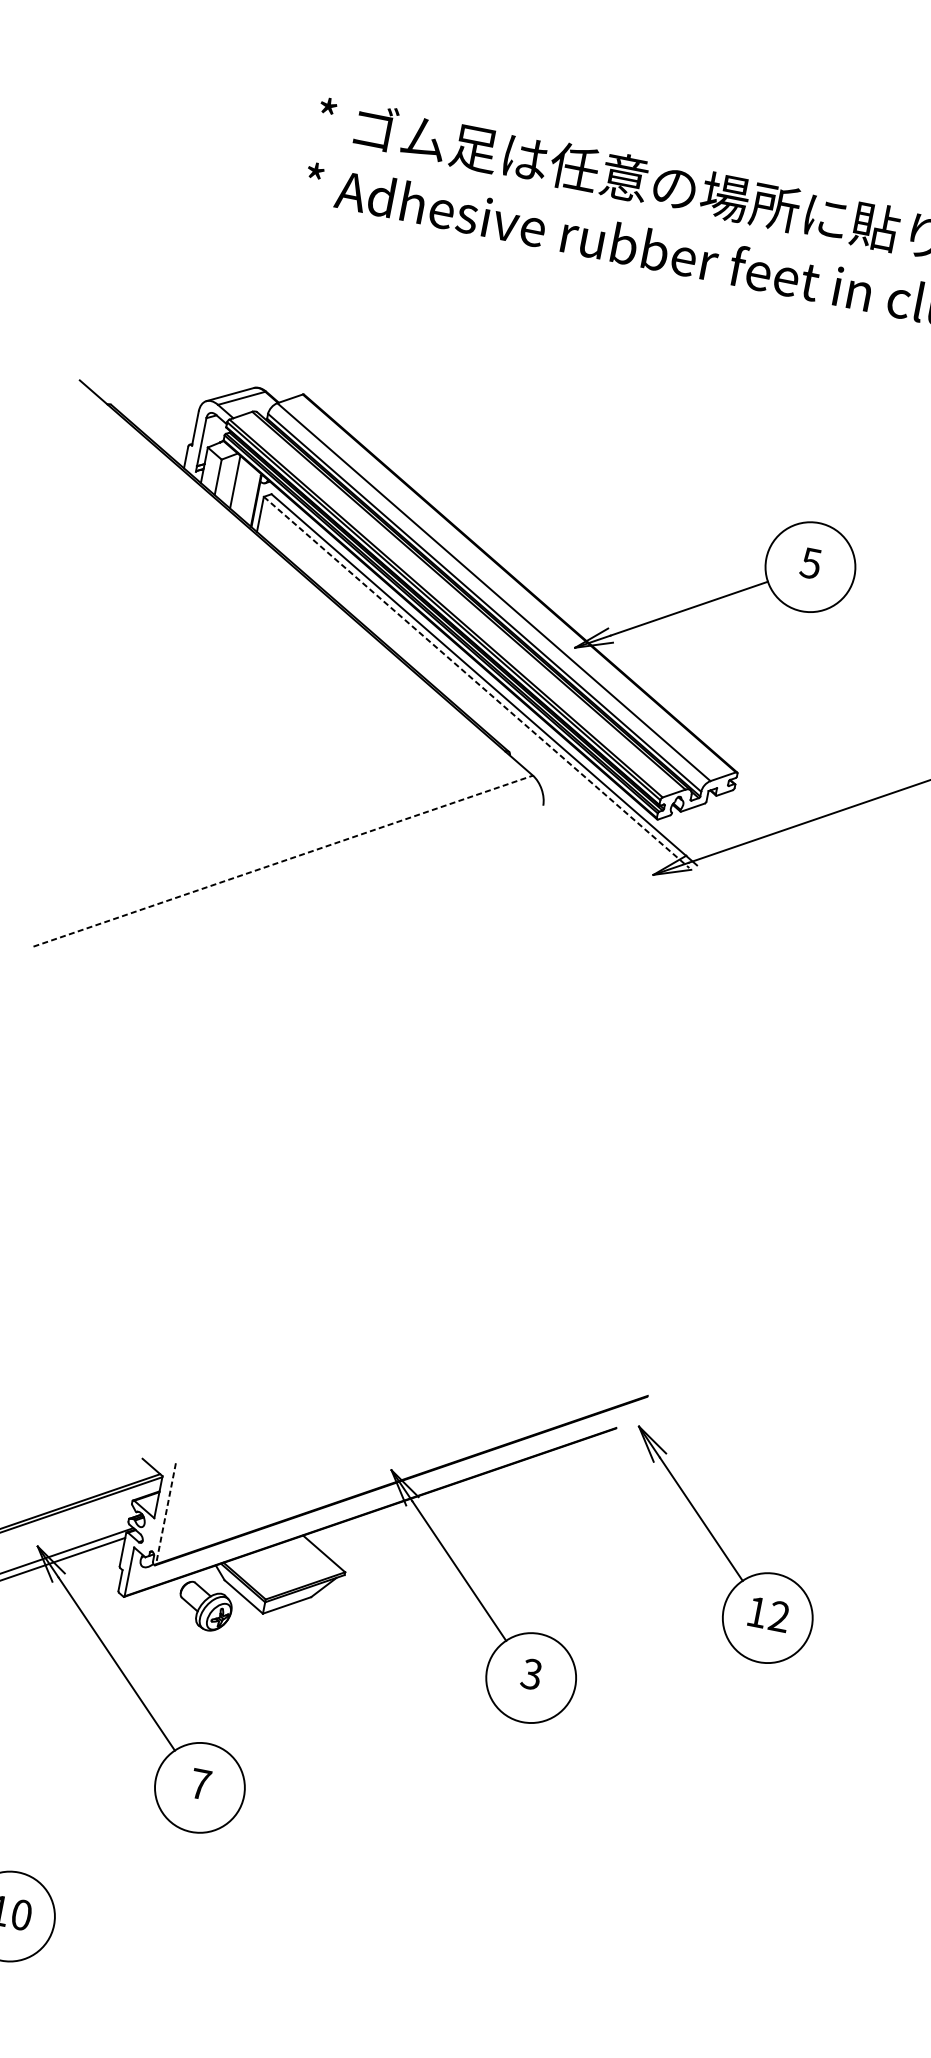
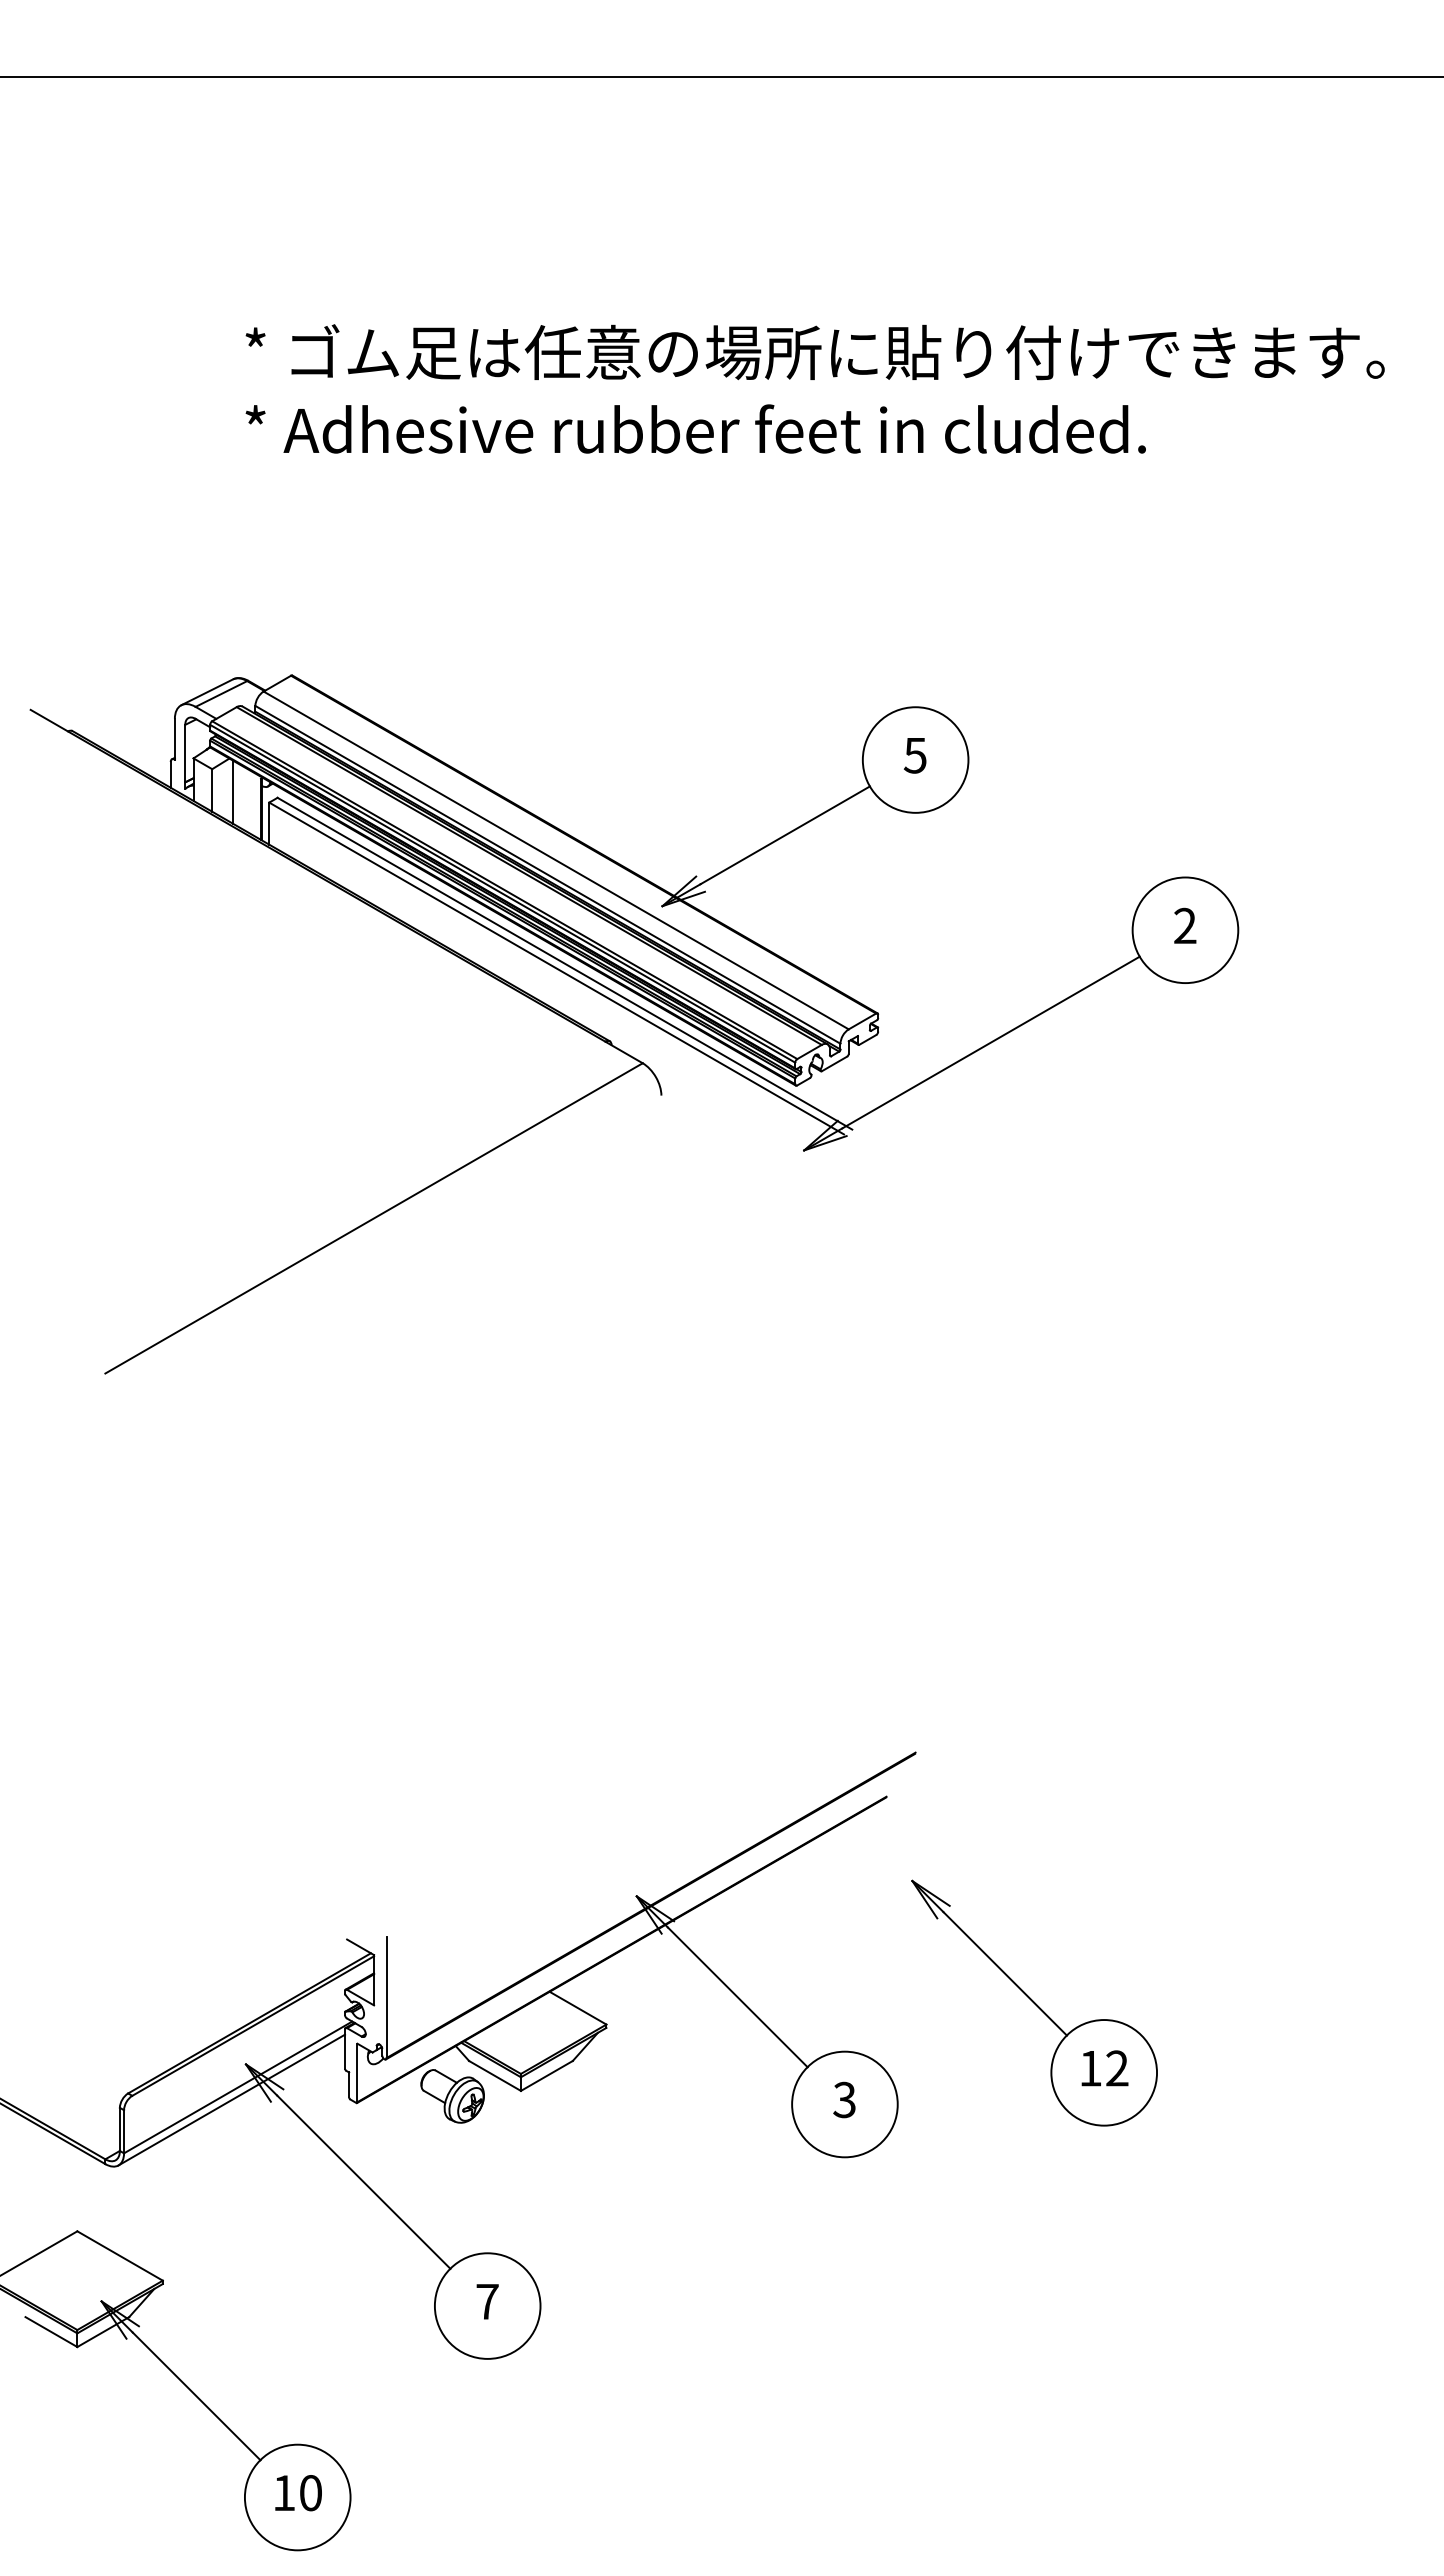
line: (476, 682) -> (556, 968), dashed -> solid
line: (283, 861) -> (374, 1218), dashed -> solid
line: (165, 1514) -> (386, 1998), dashed -> solid
part: (721, 1547) -> (1034, 2002), moved

